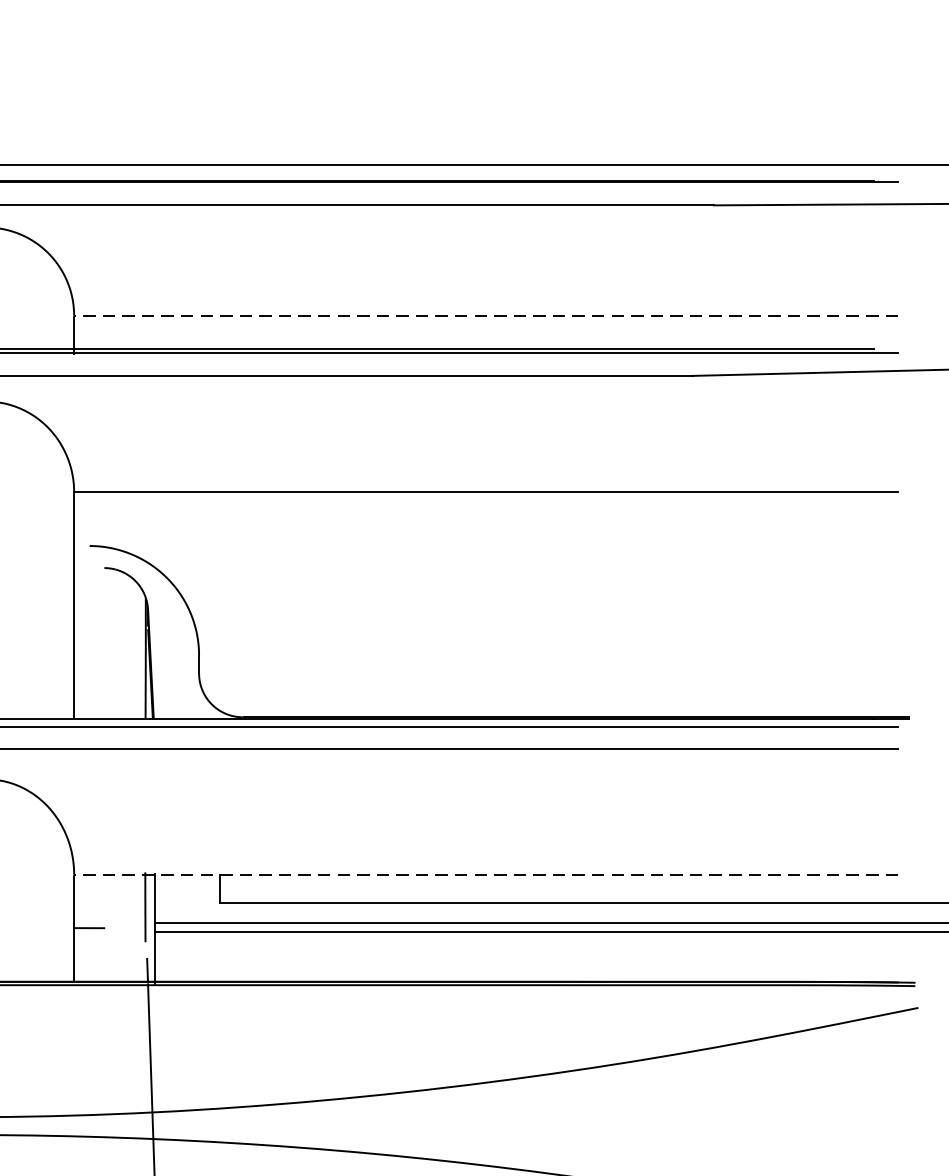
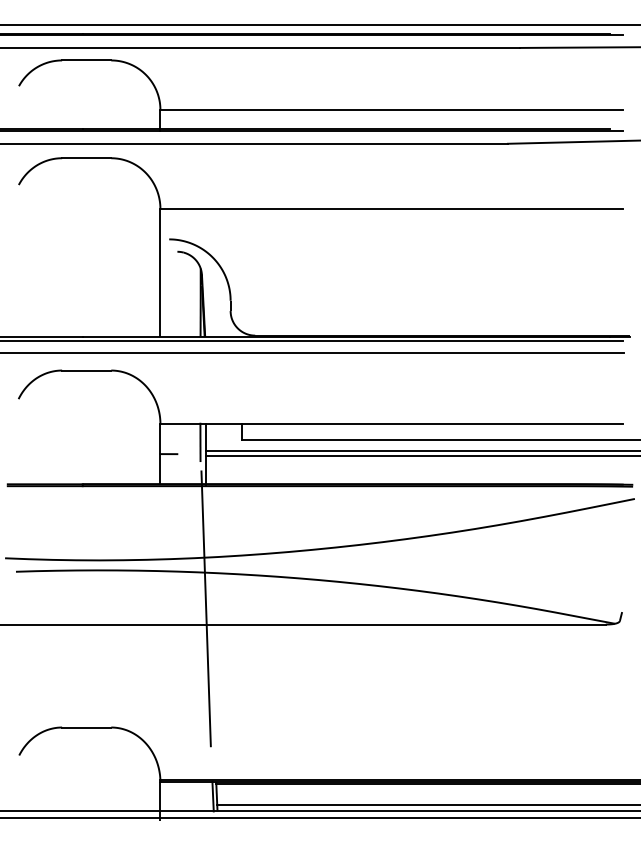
line: (485, 314) -> (391, 109), dashed -> solid
line: (485, 875) -> (391, 424), dashed -> solid

